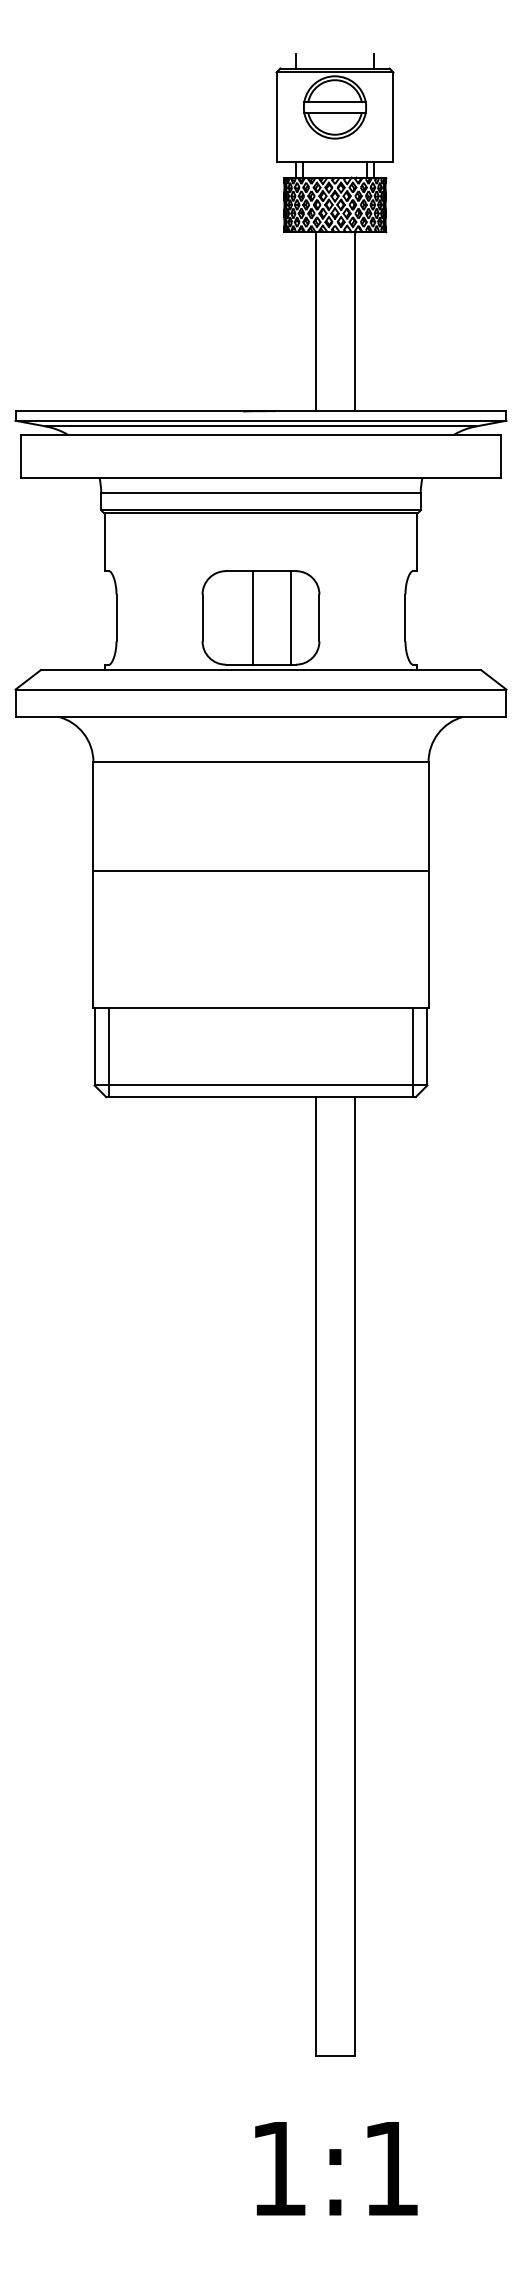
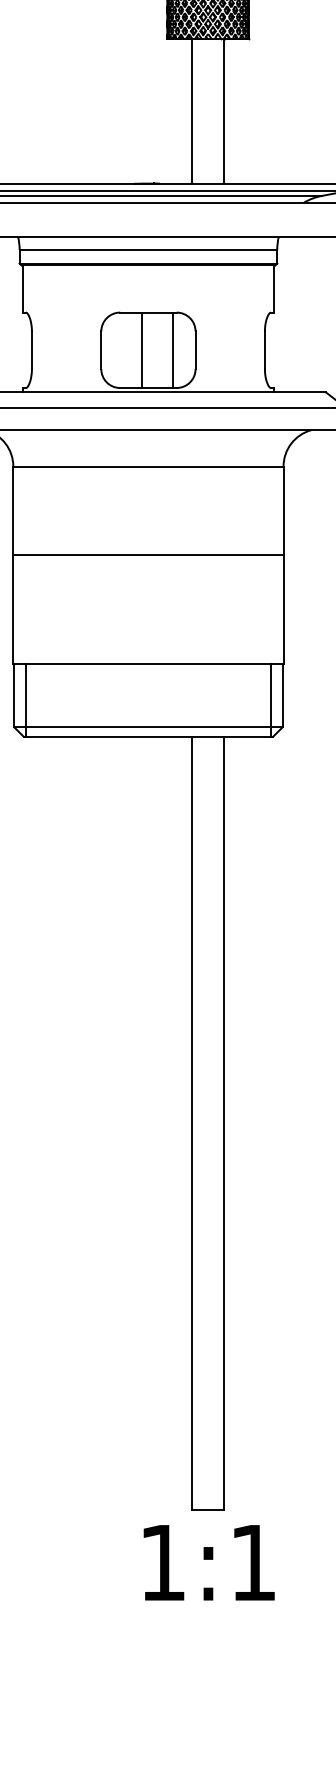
text: (336, 2168) -> (209, 1562), moved

